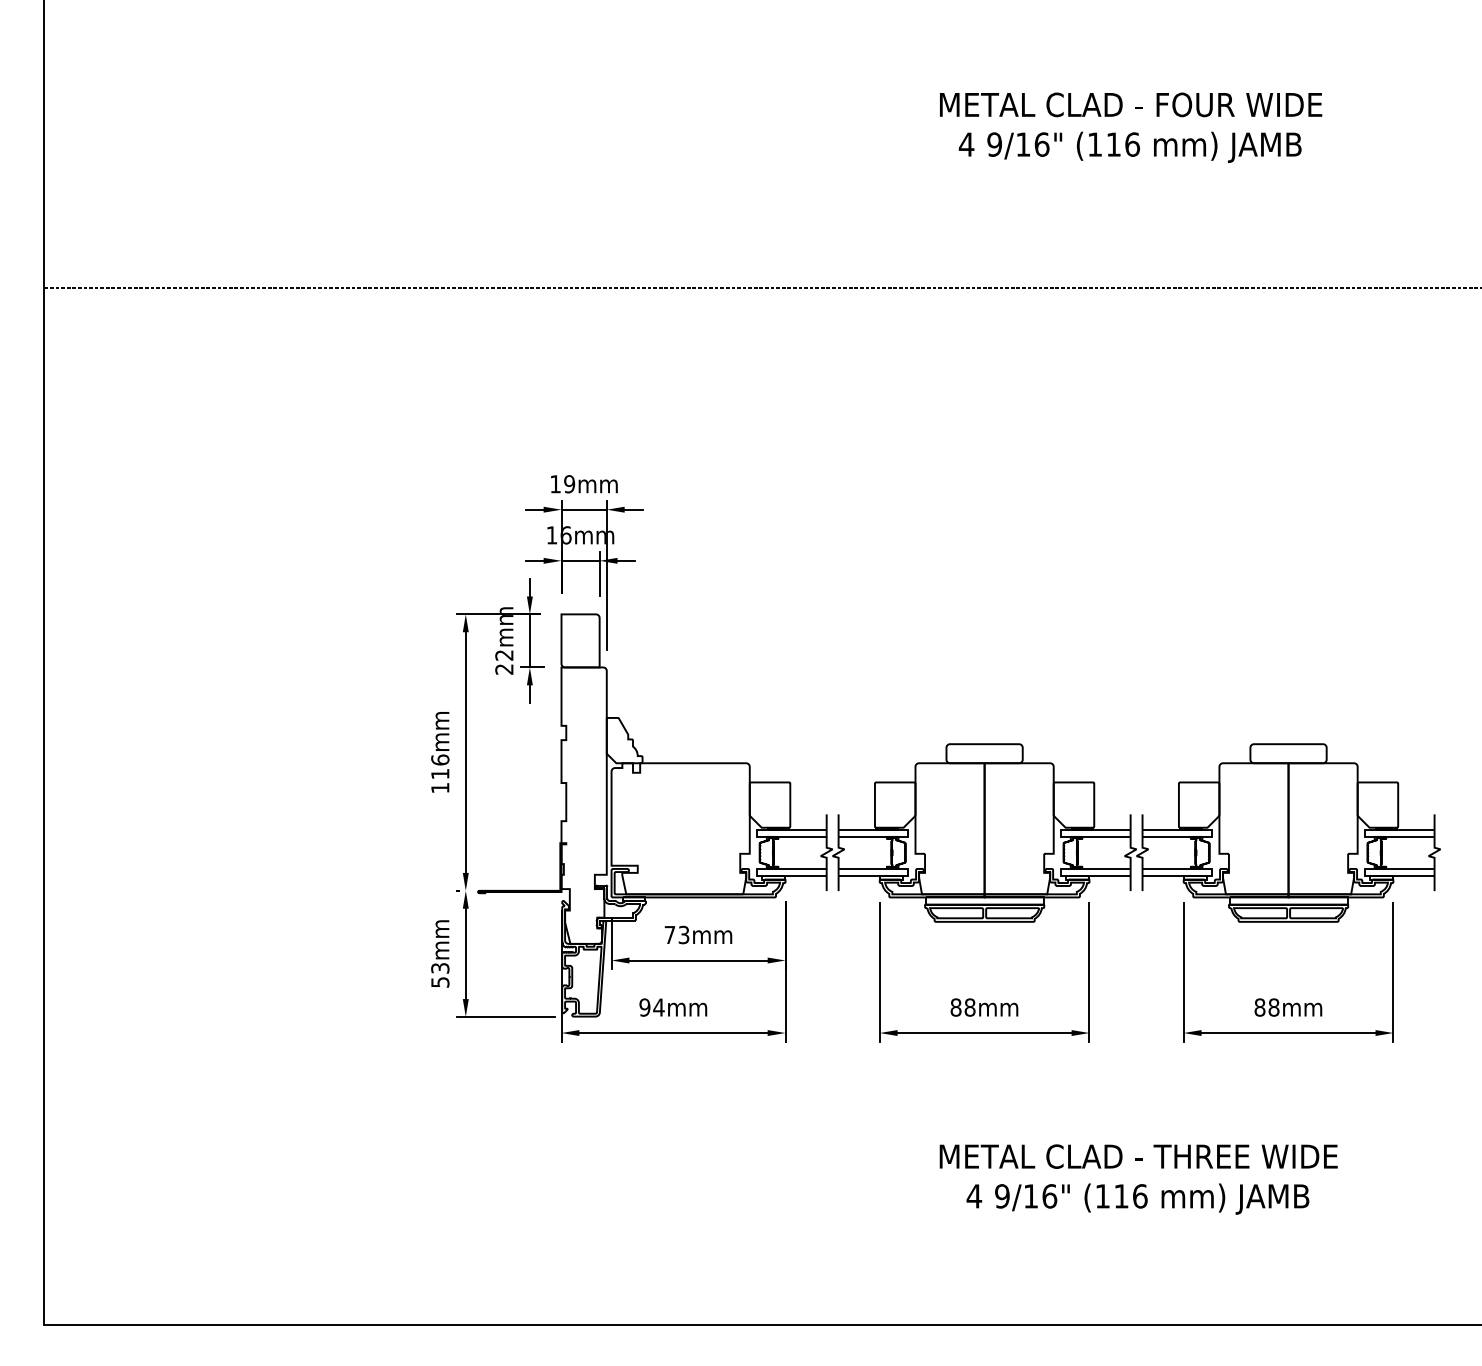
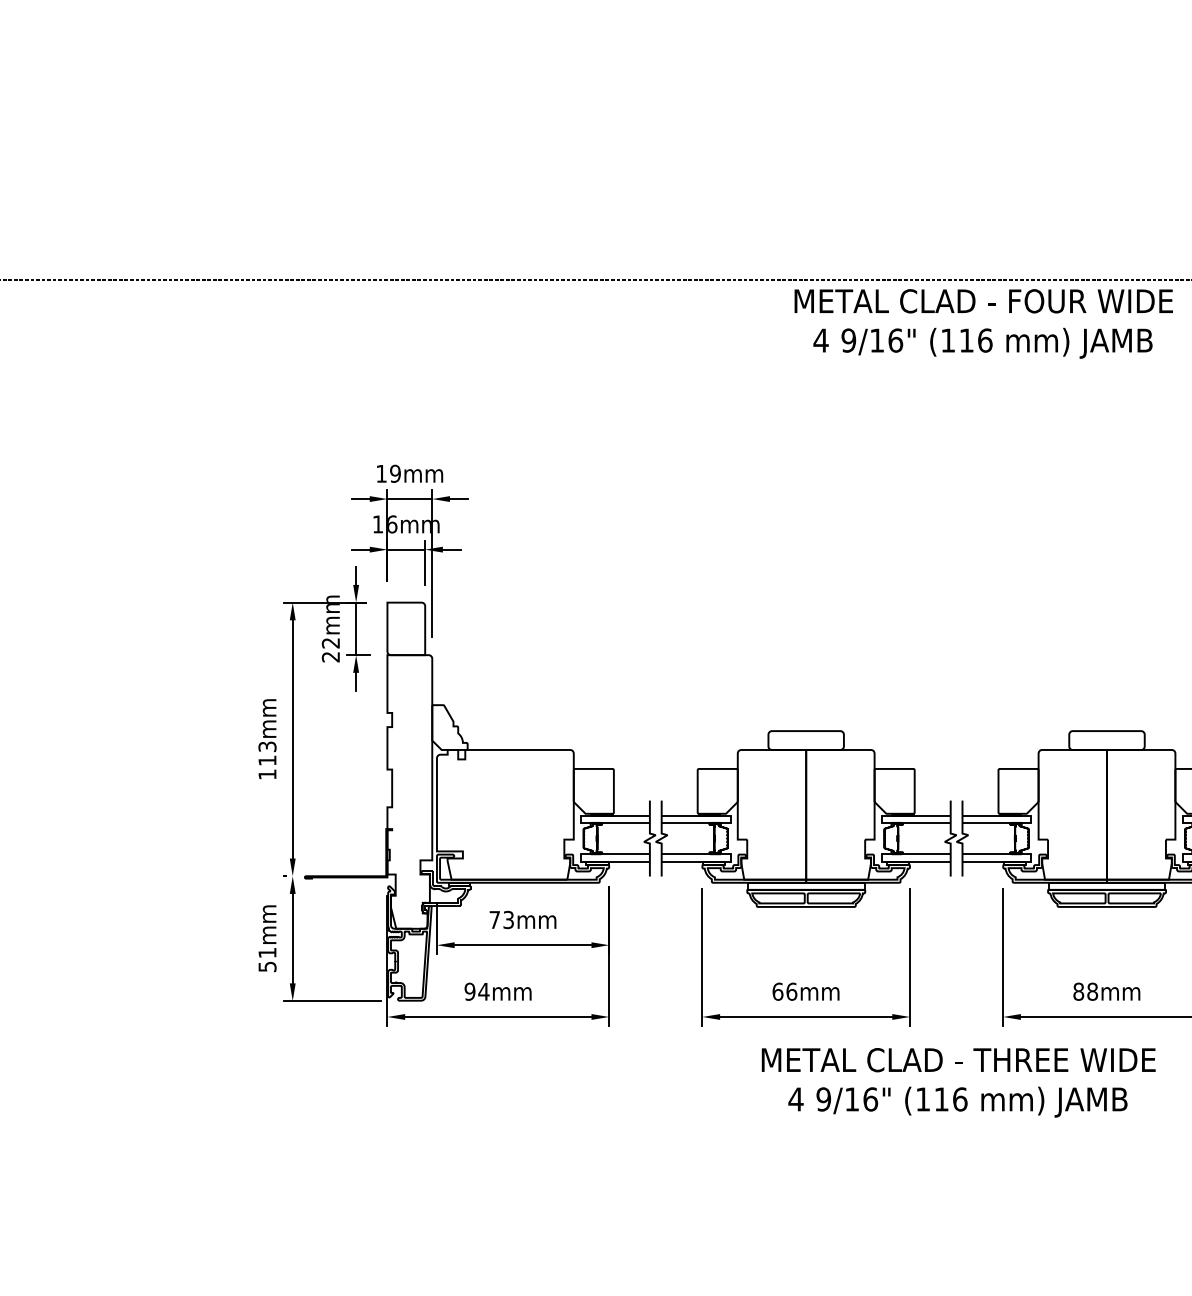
text: (1131, 127) -> (984, 323), moved
text: (440, 759) -> (267, 746), 116mm -> 113mm
text: (440, 968) -> (267, 953), 53mm -> 51mm
text: (962, 1007) -> (784, 991), 88mm -> 66mm
text: (1138, 1179) -> (958, 1082), moved

